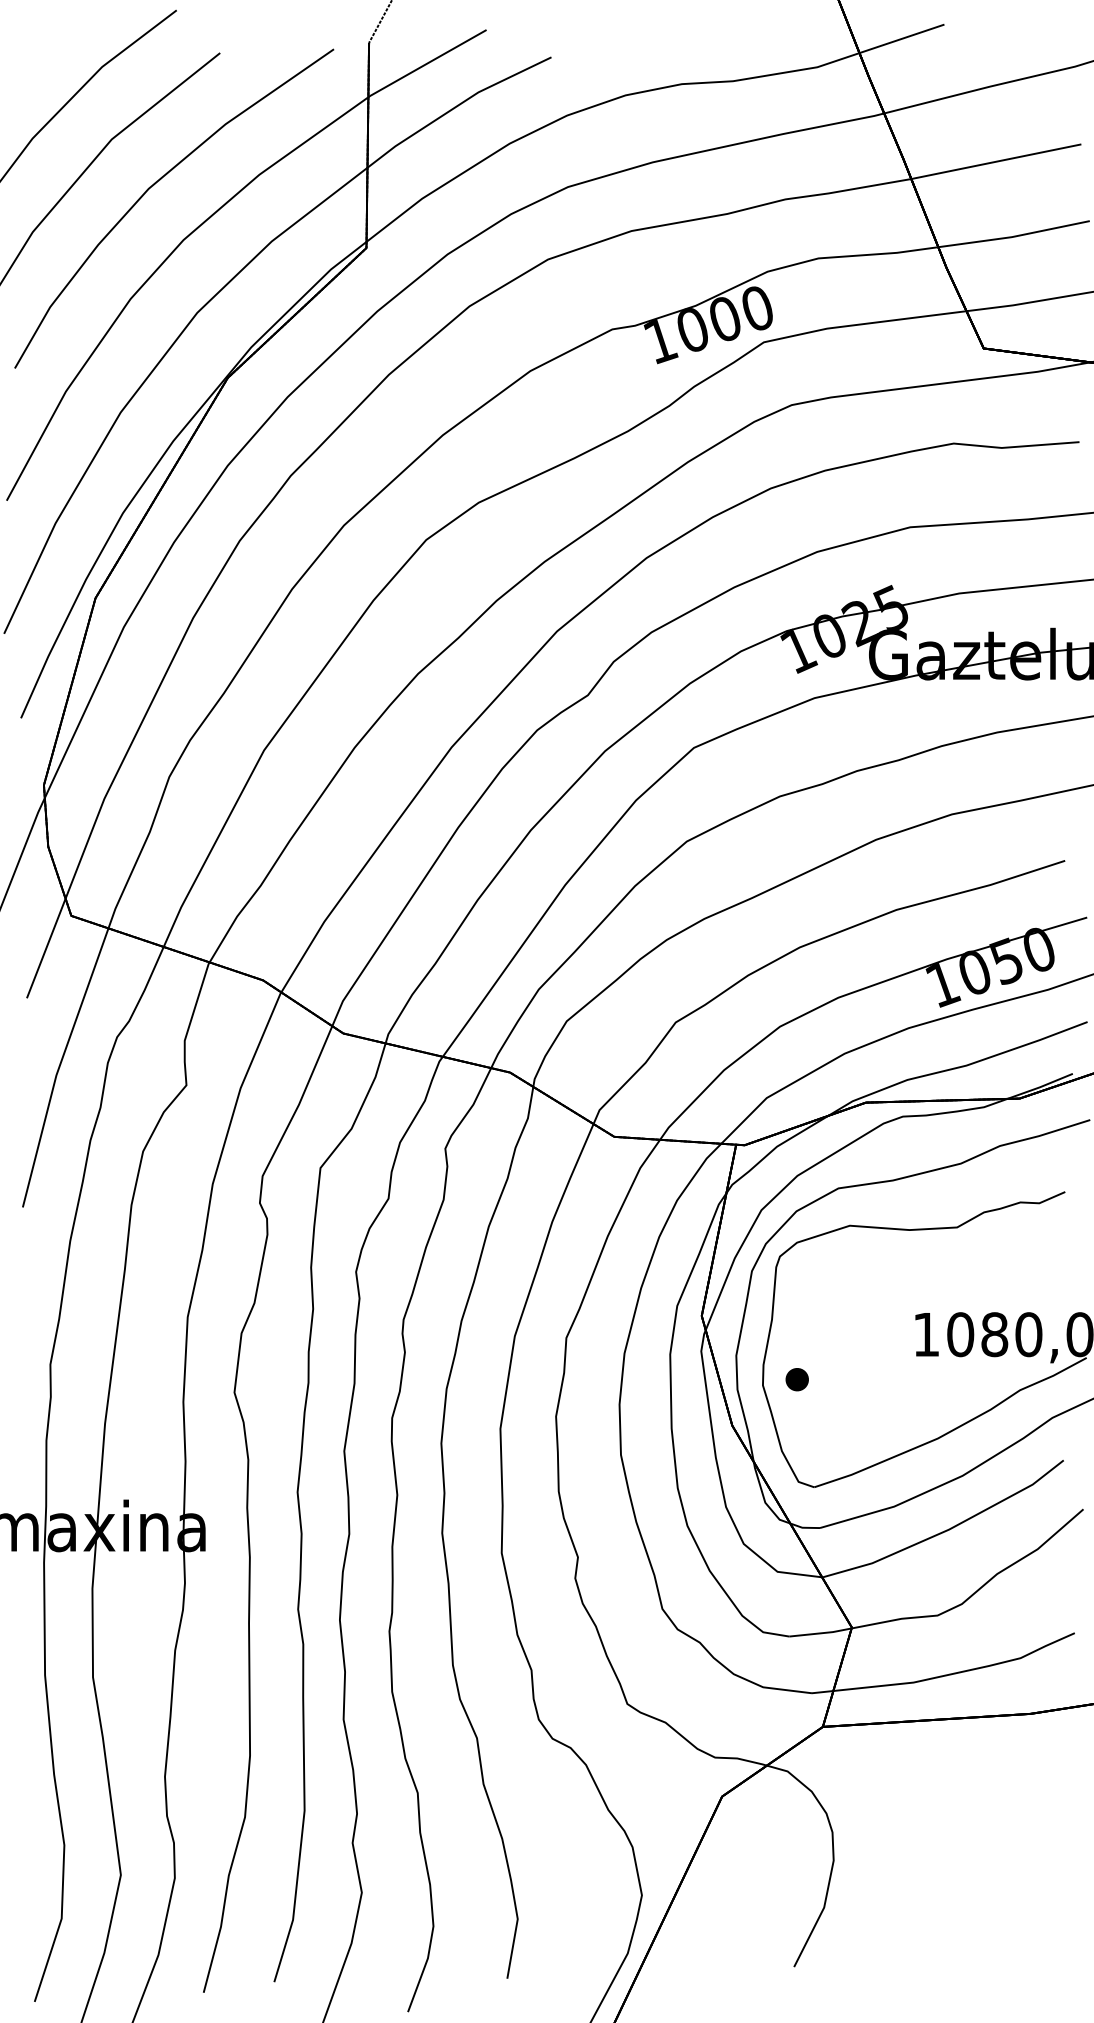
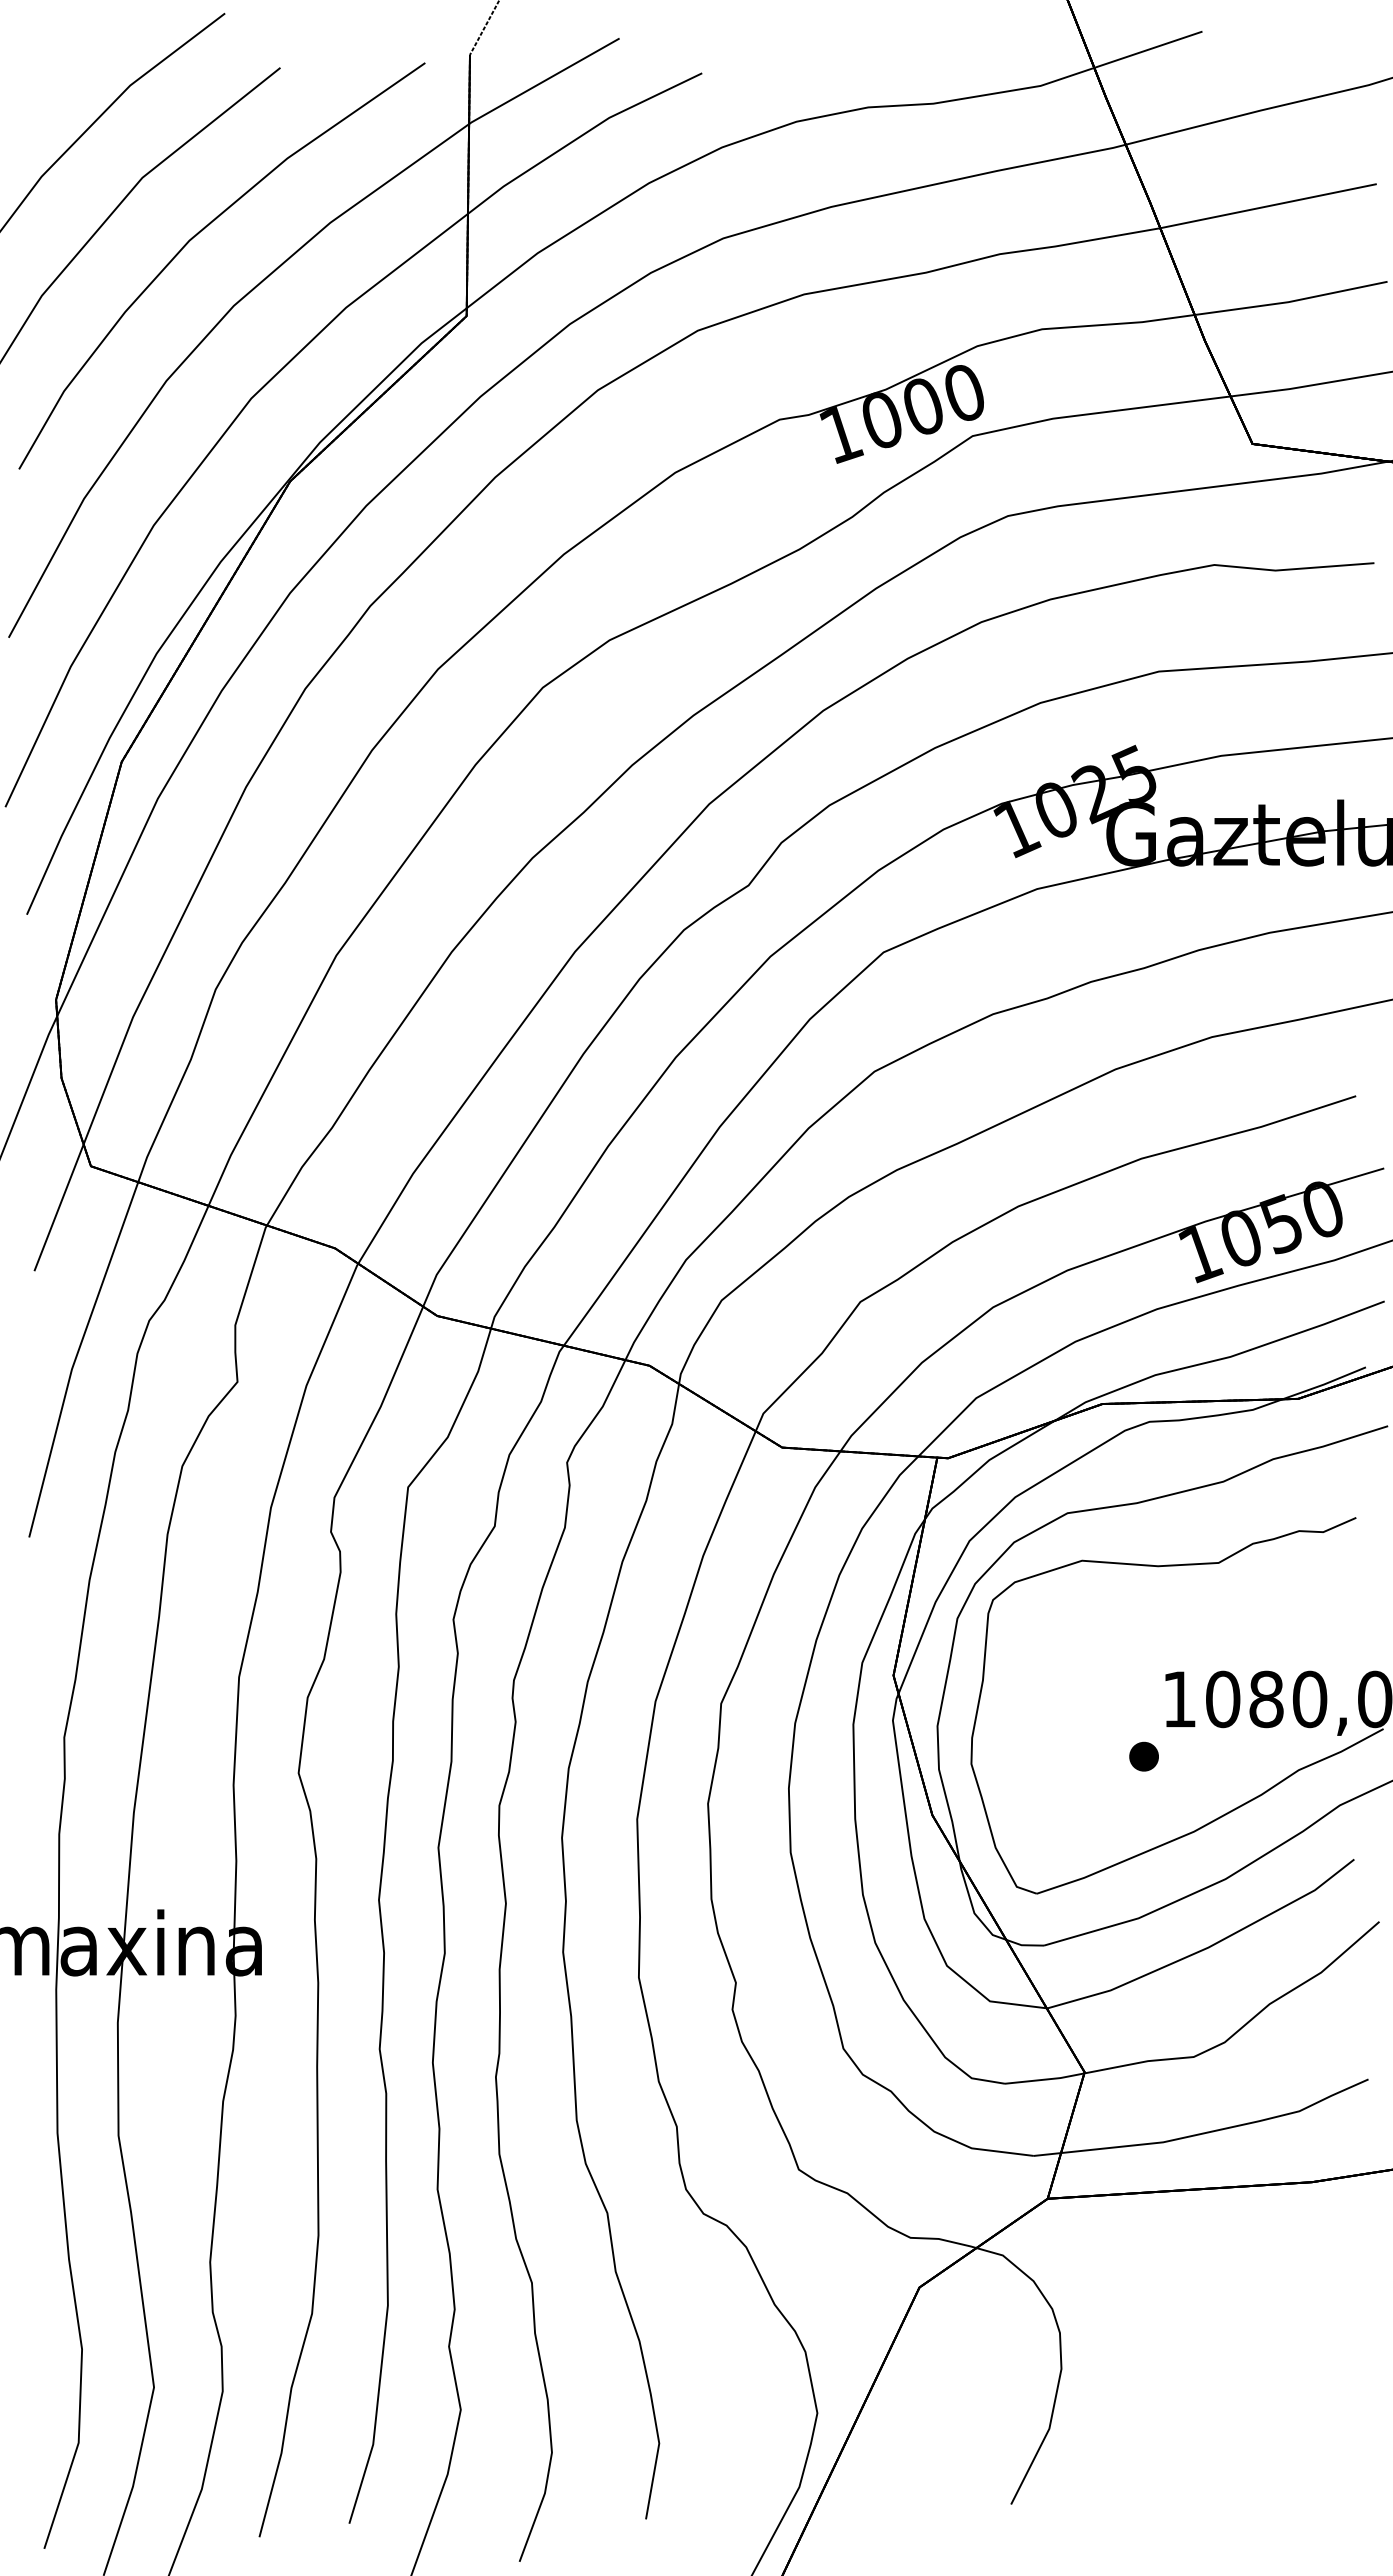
part: (796, 1379) -> (1143, 1756), moved

